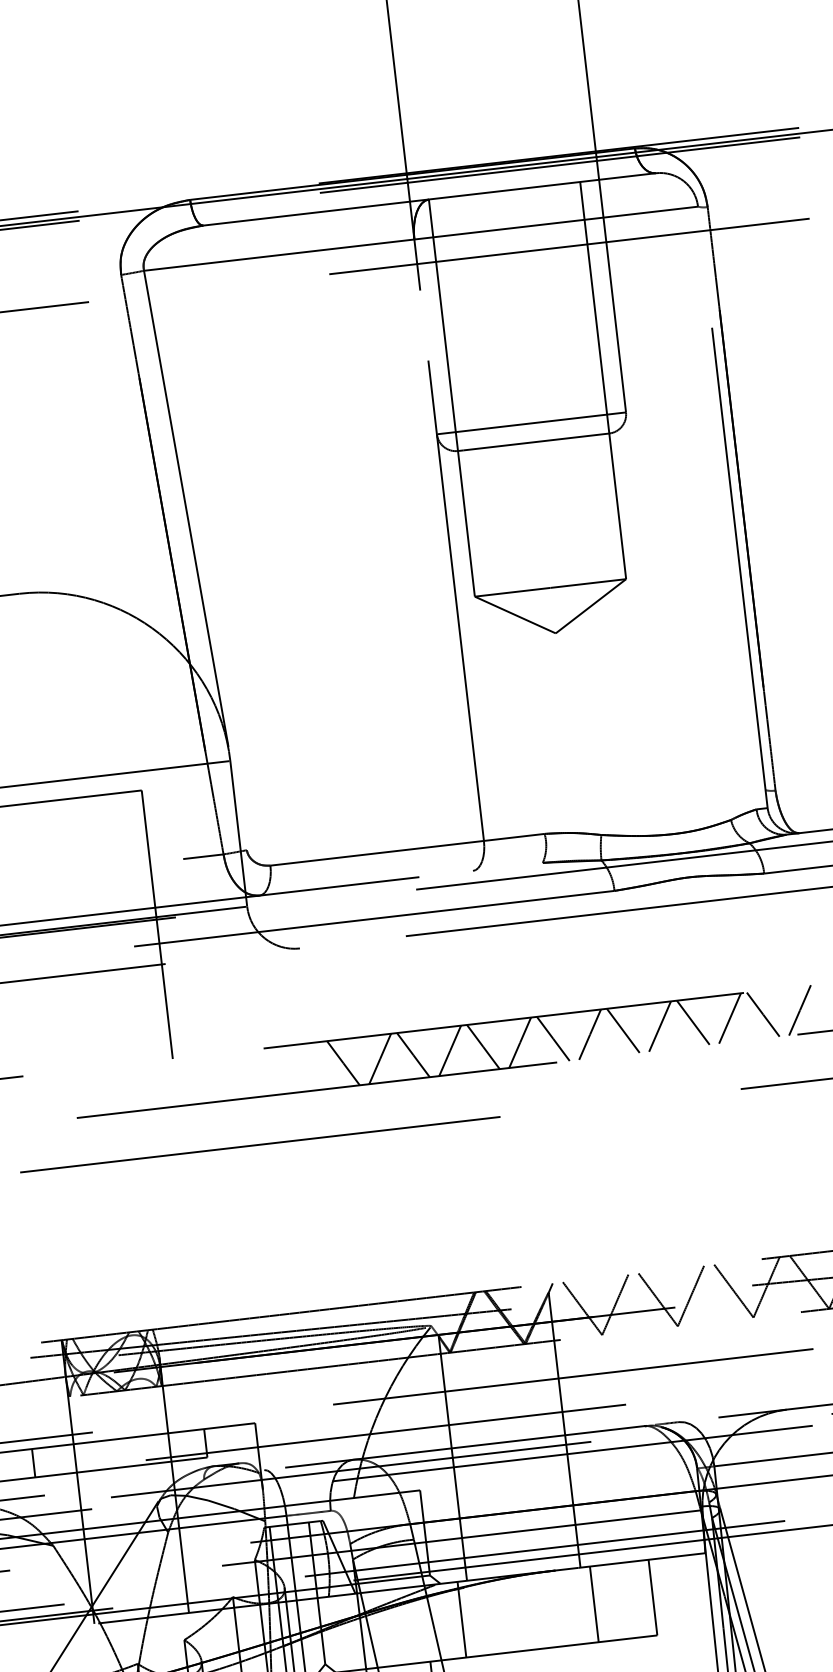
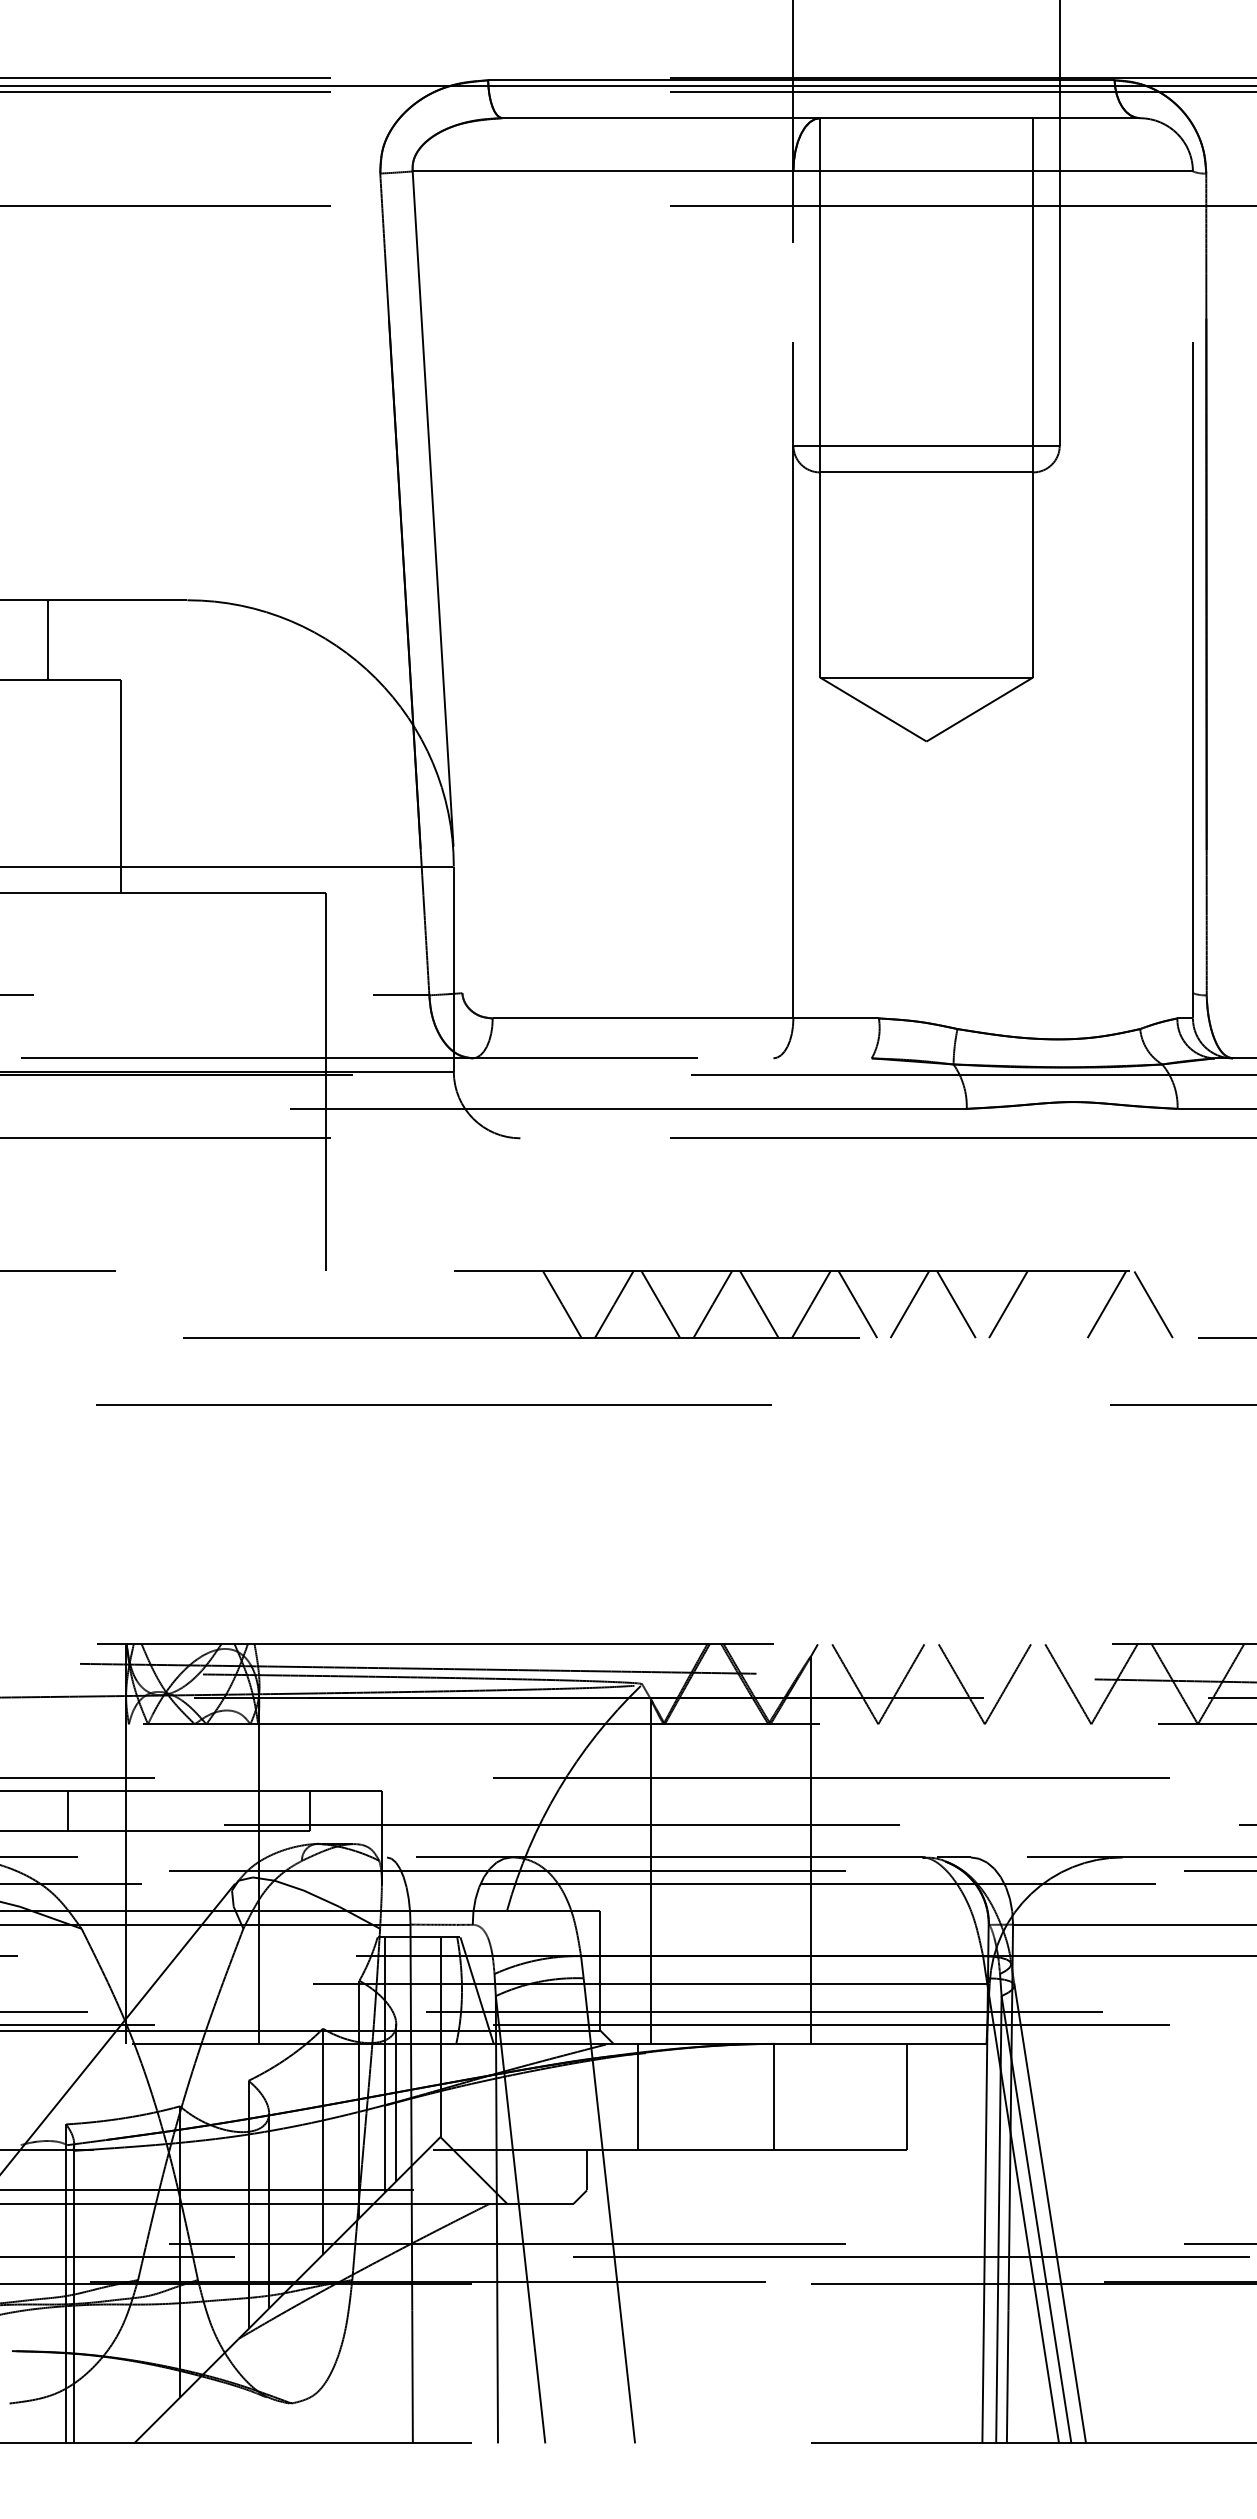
line: (800, 1010) -> (1205, 1304), removed
line: (692, 1022) -> (1054, 1304), removed
line: (594, 1603) -> (774, 2096), moved

